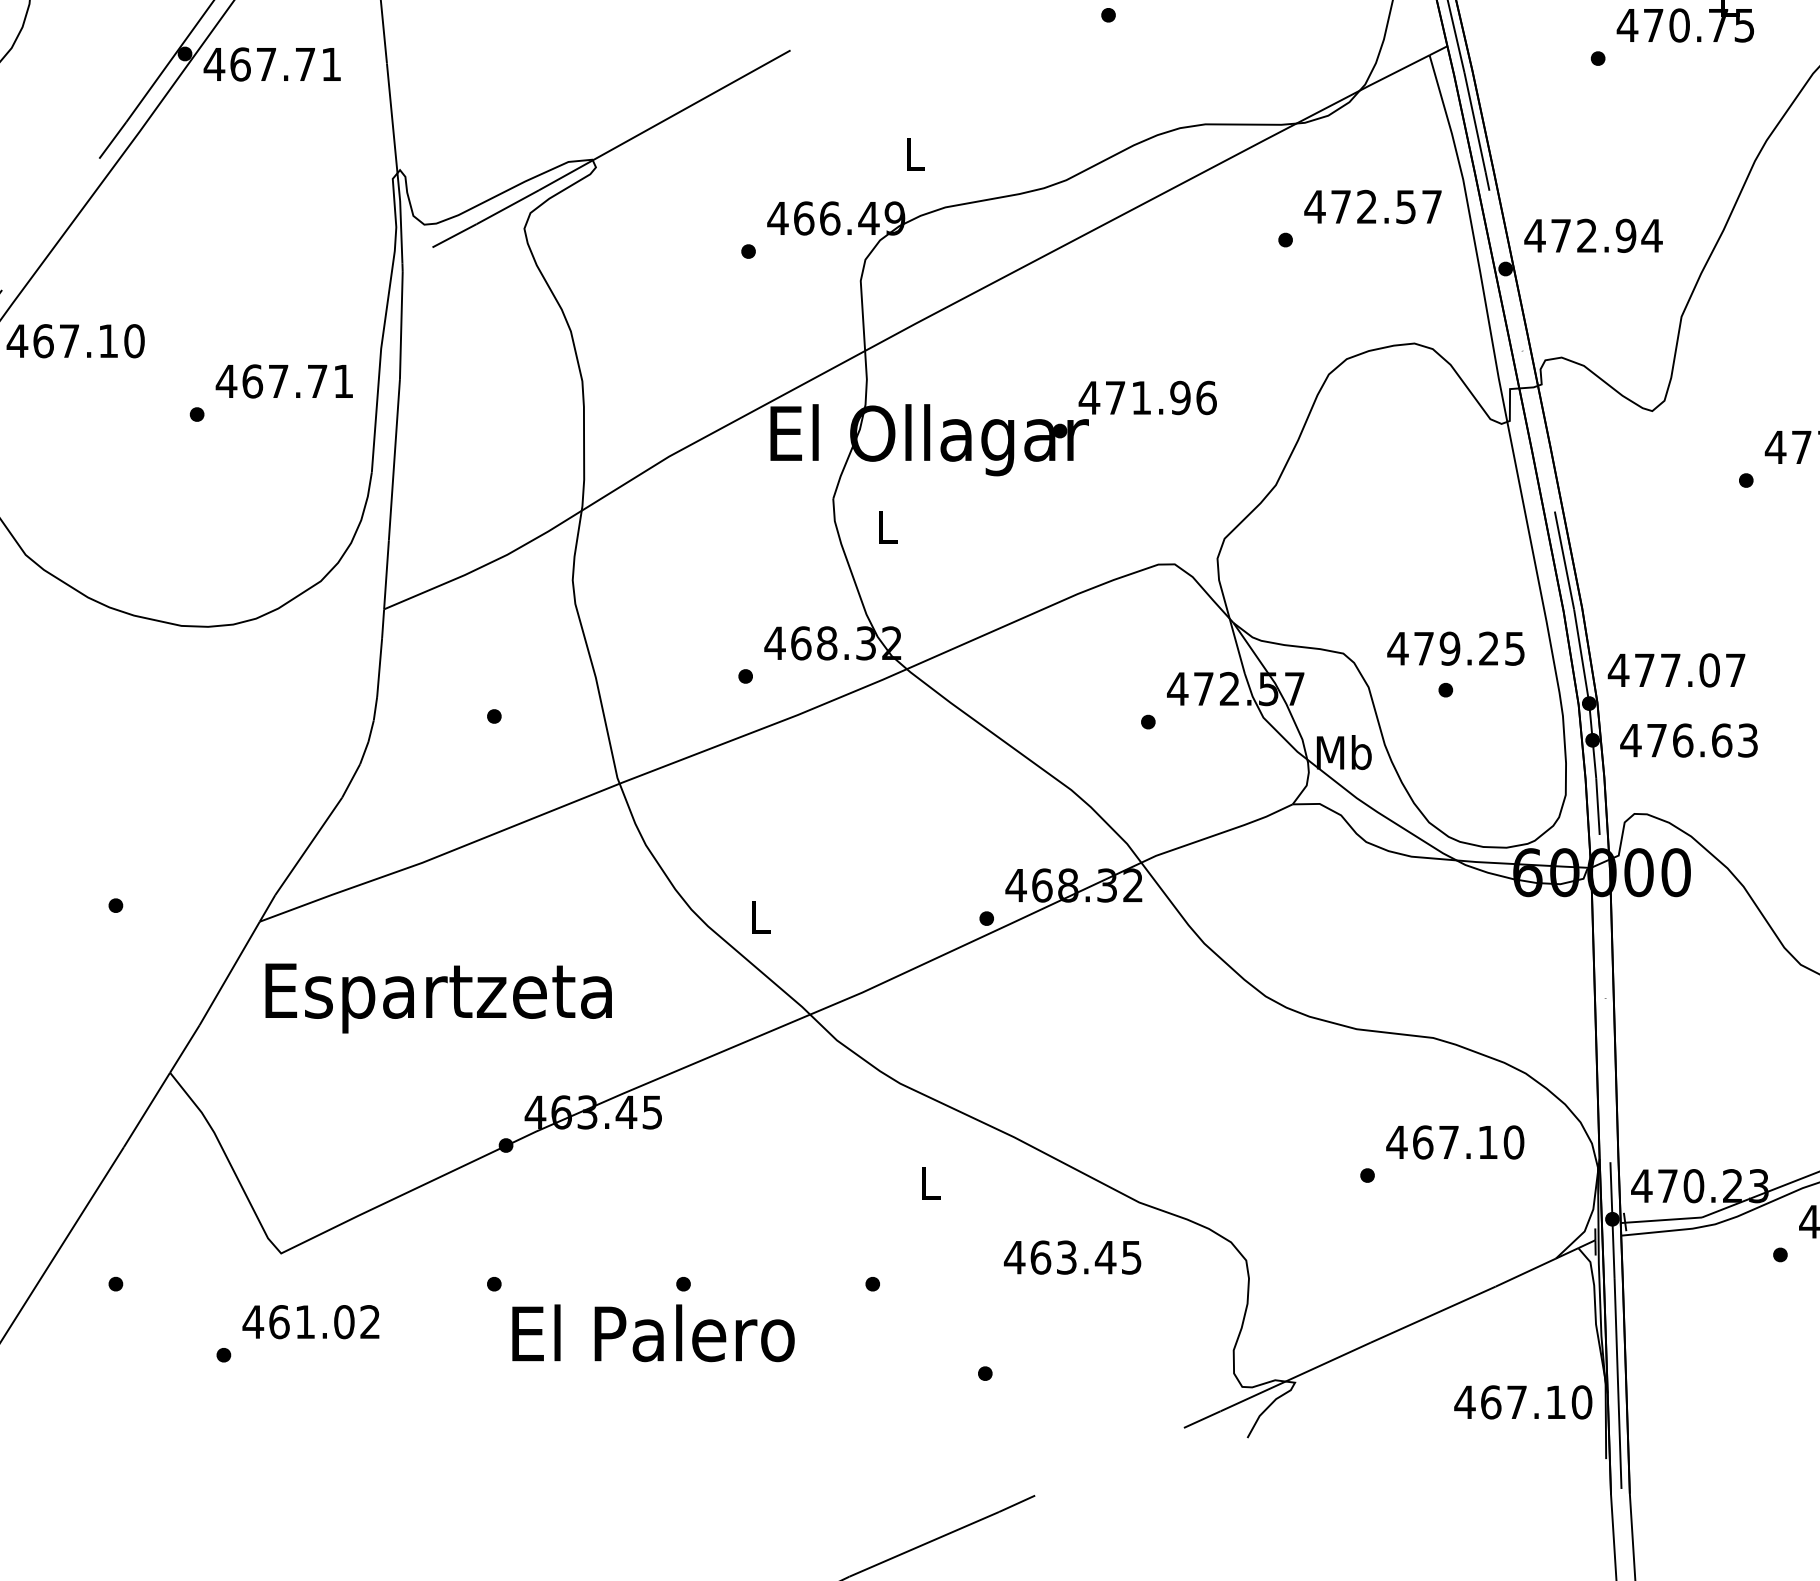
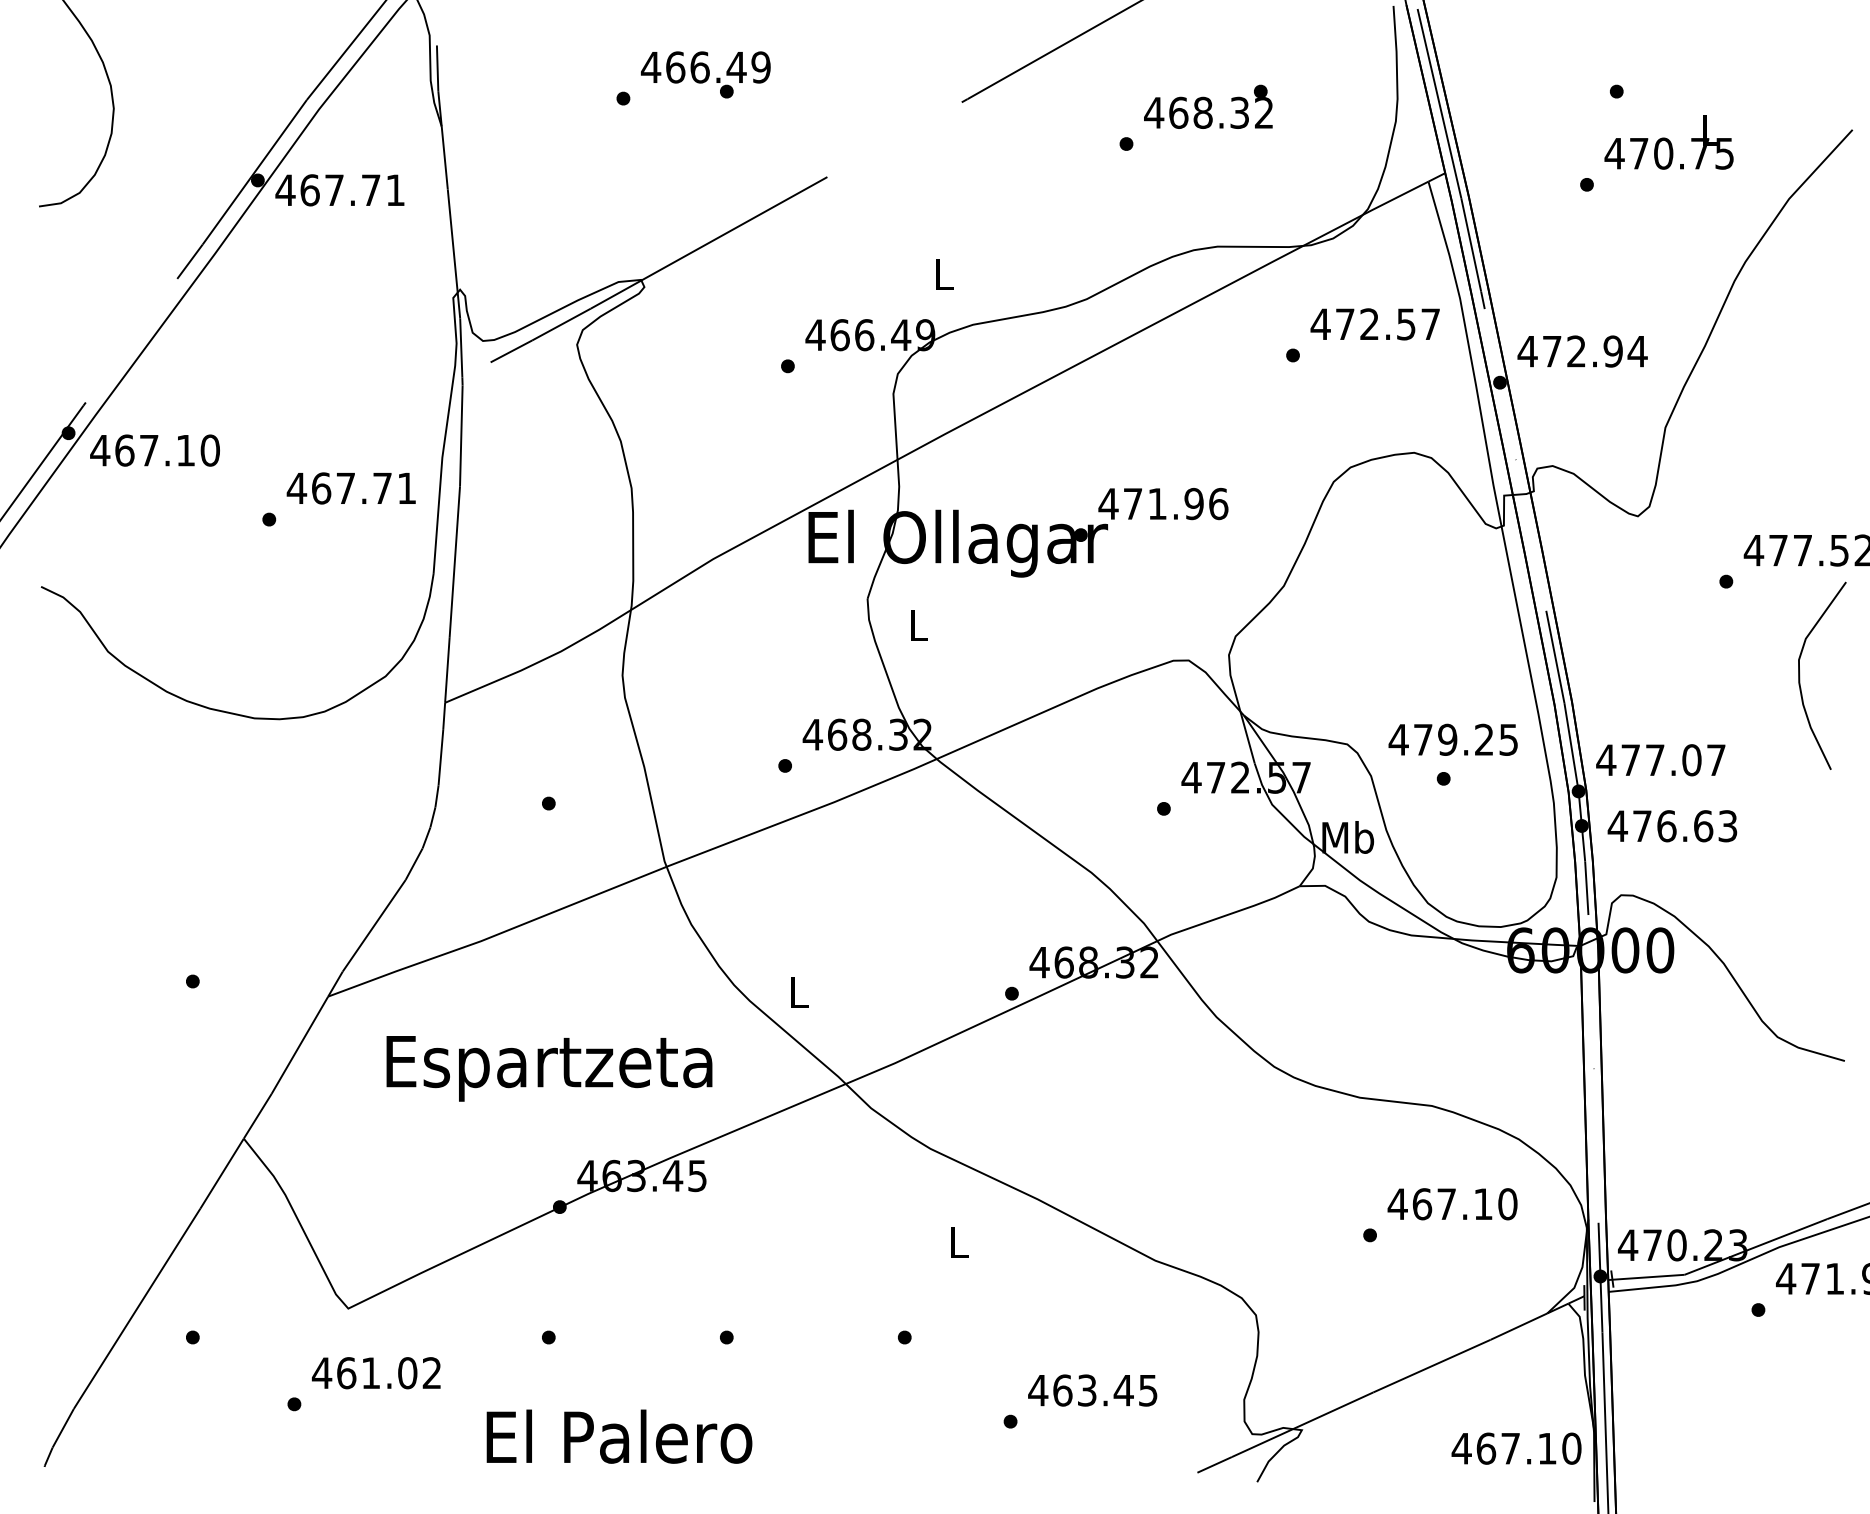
text: (438, 998) -> (549, 1068), moved
text: (1072, 1257) -> (1092, 1390), moved
text: (653, 1333) -> (619, 1436), moved

